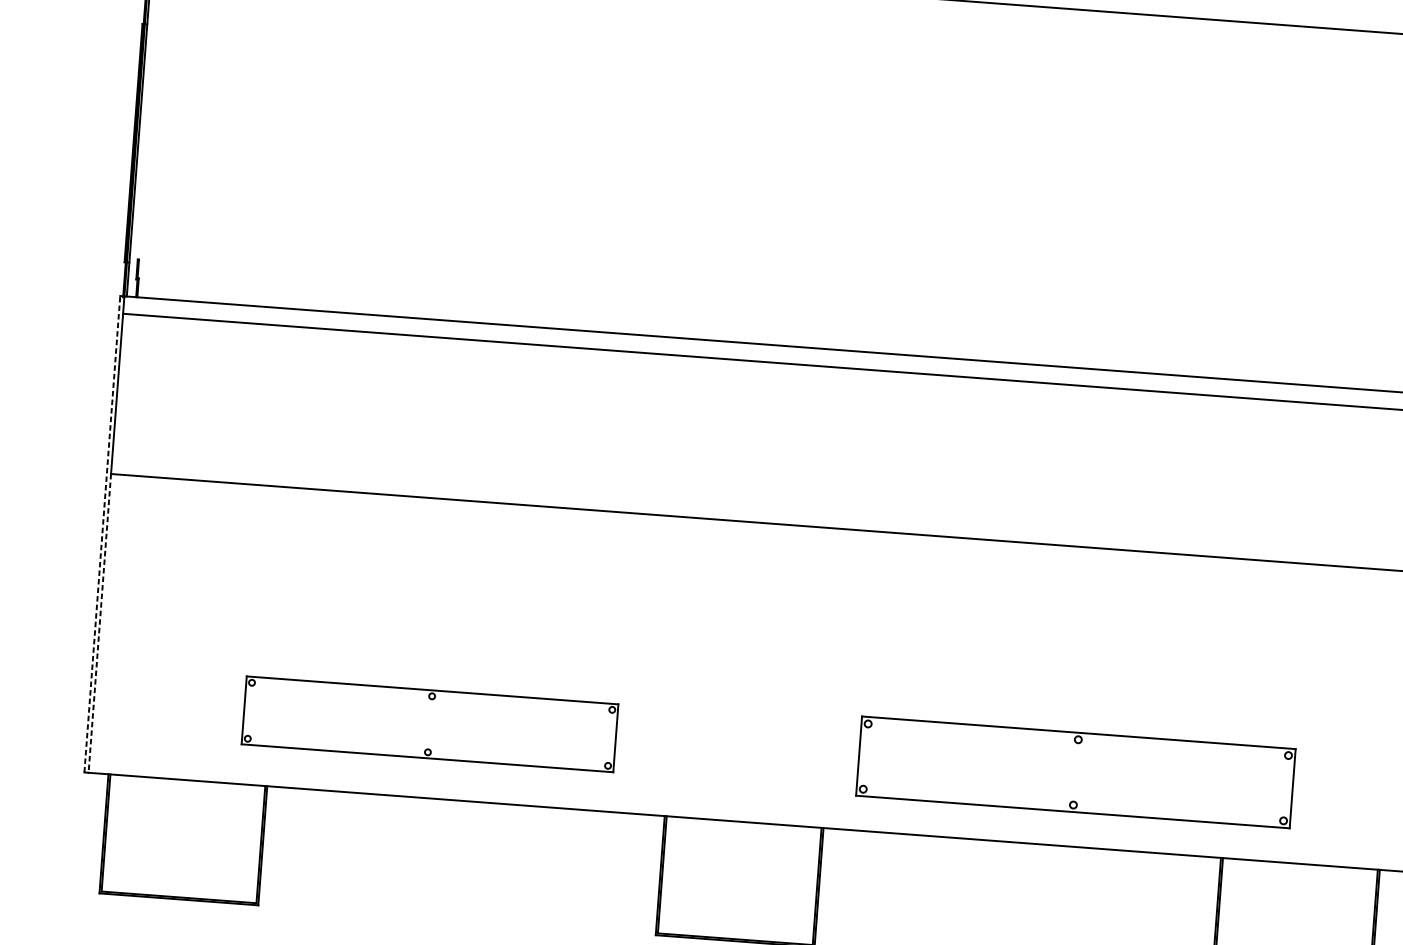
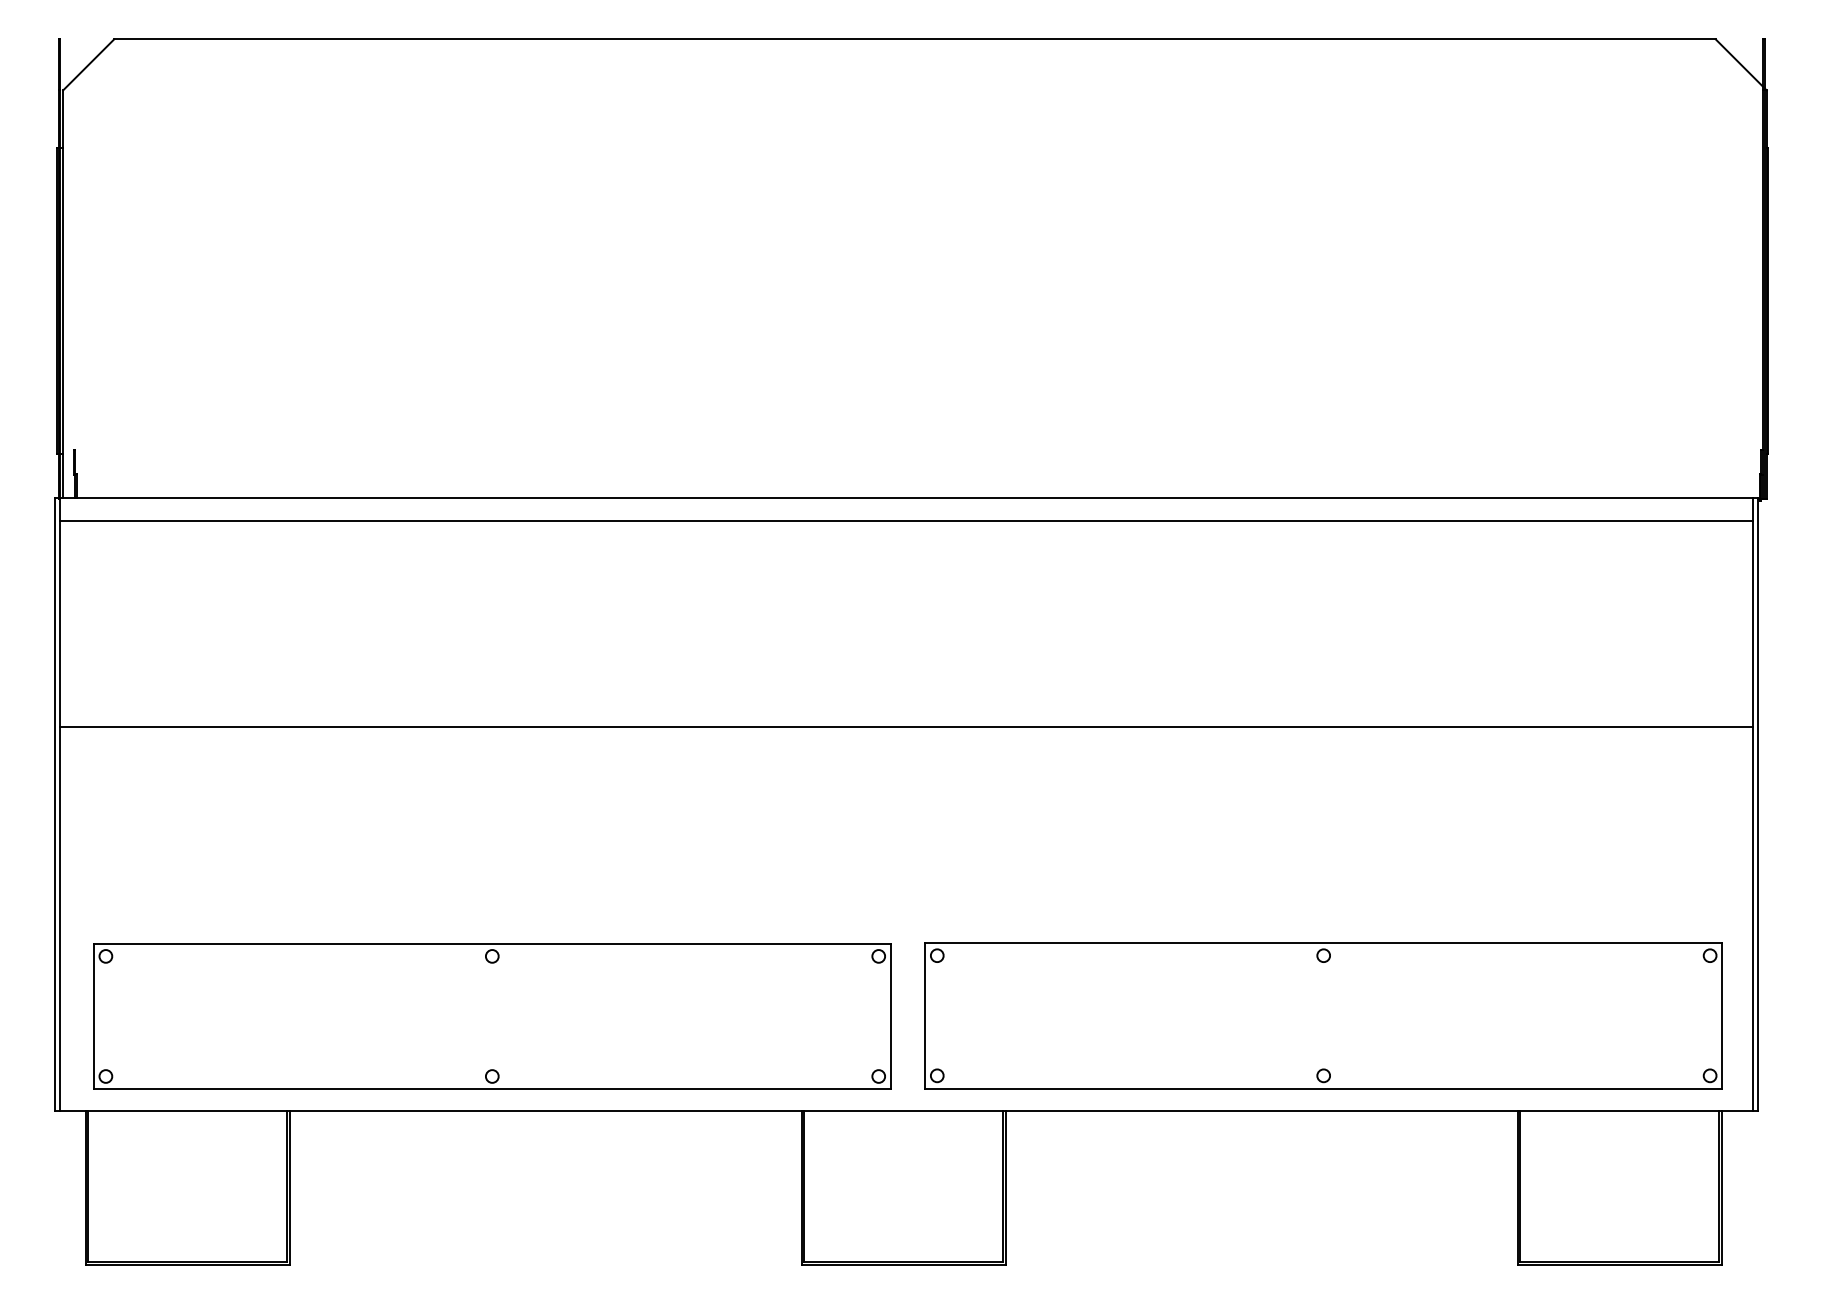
line: (102, 534) -> (54, 804), dashed -> solid
line: (100, 623) -> (60, 919), dashed -> solid
part: (430, 724) -> (492, 1016), size x1.67
part: (1075, 772) -> (1323, 1015), size x1.43

